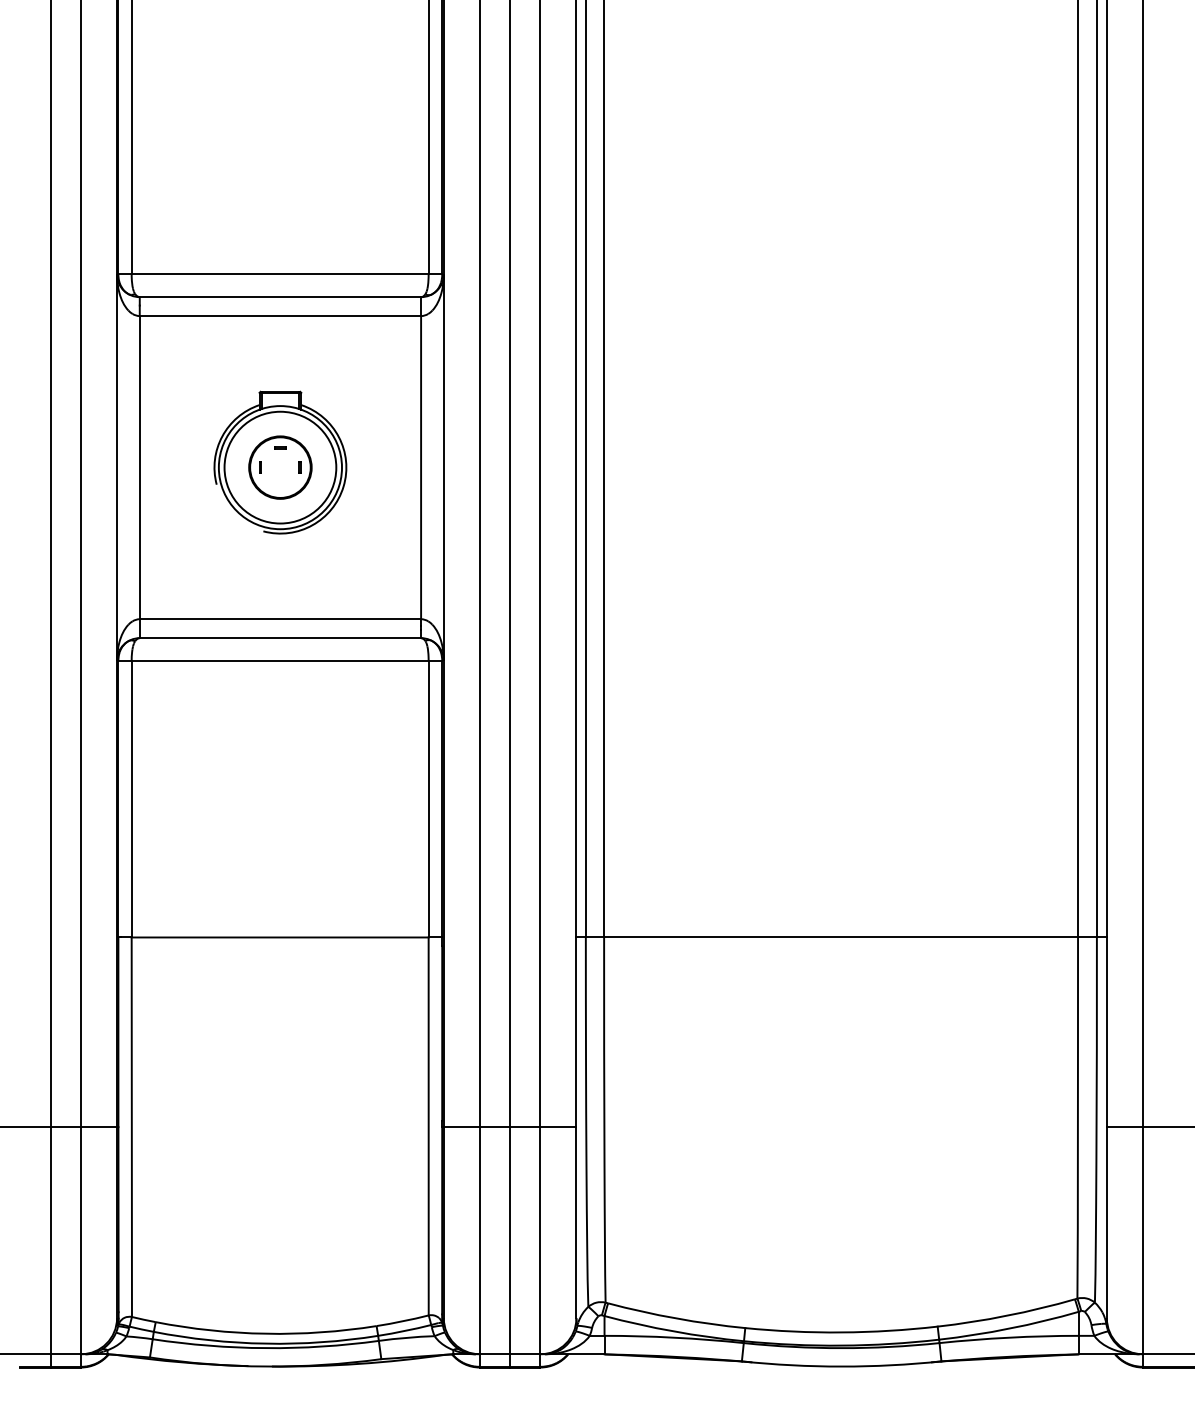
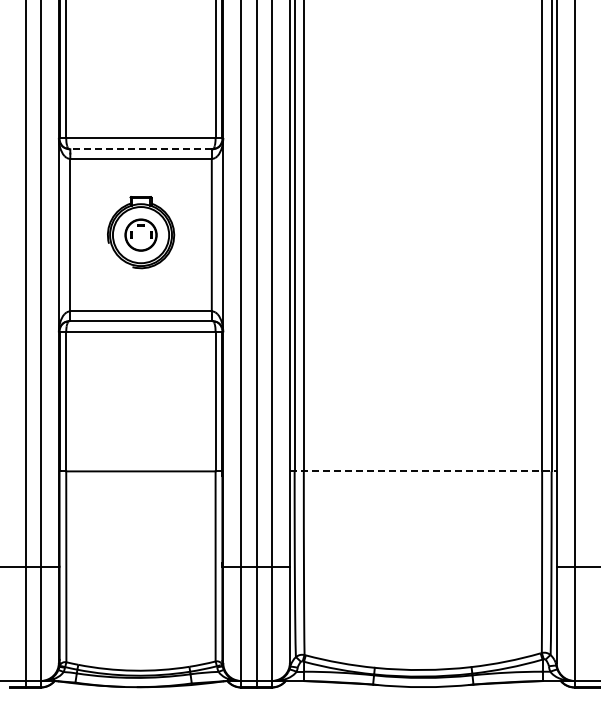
line: (281, 297) -> (141, 149), solid -> dashed
line: (842, 937) -> (423, 471), solid -> dashed

